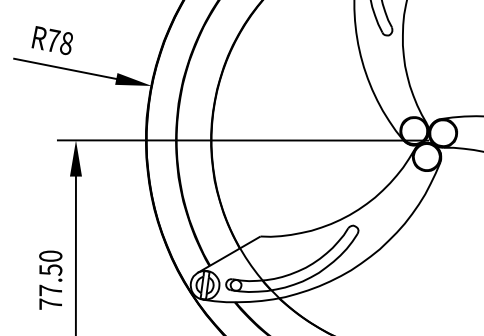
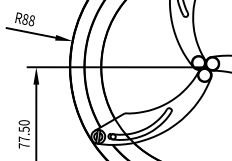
text: (53, 38) -> (25, 18), R78 -> R88

